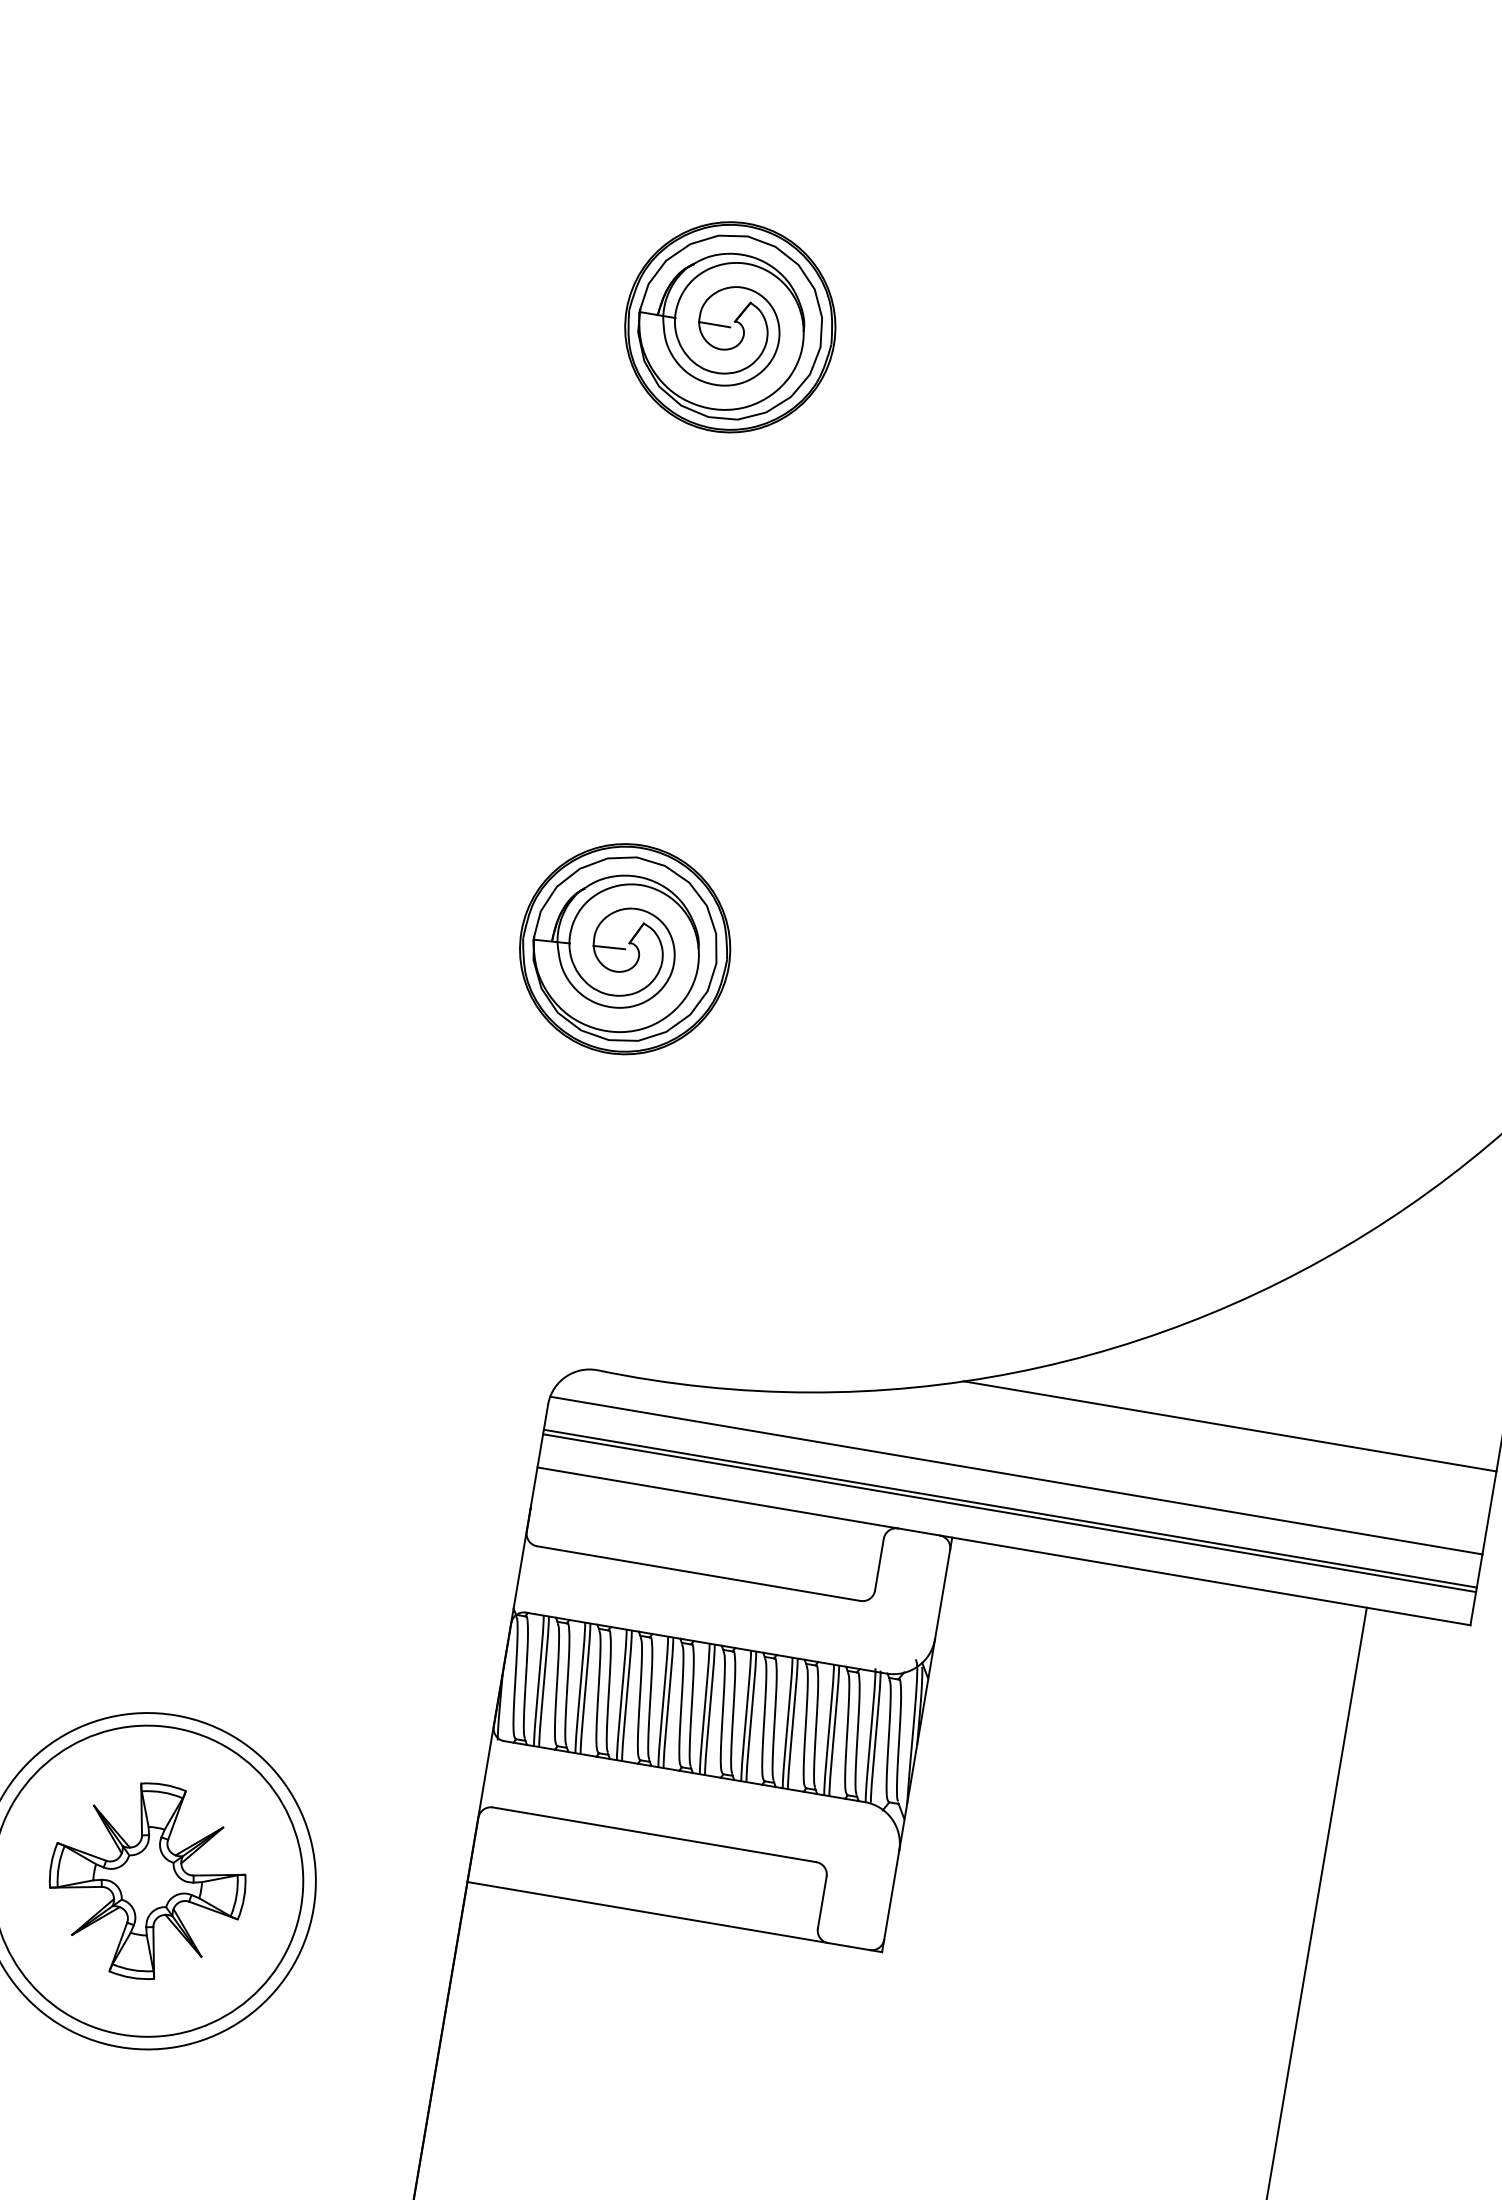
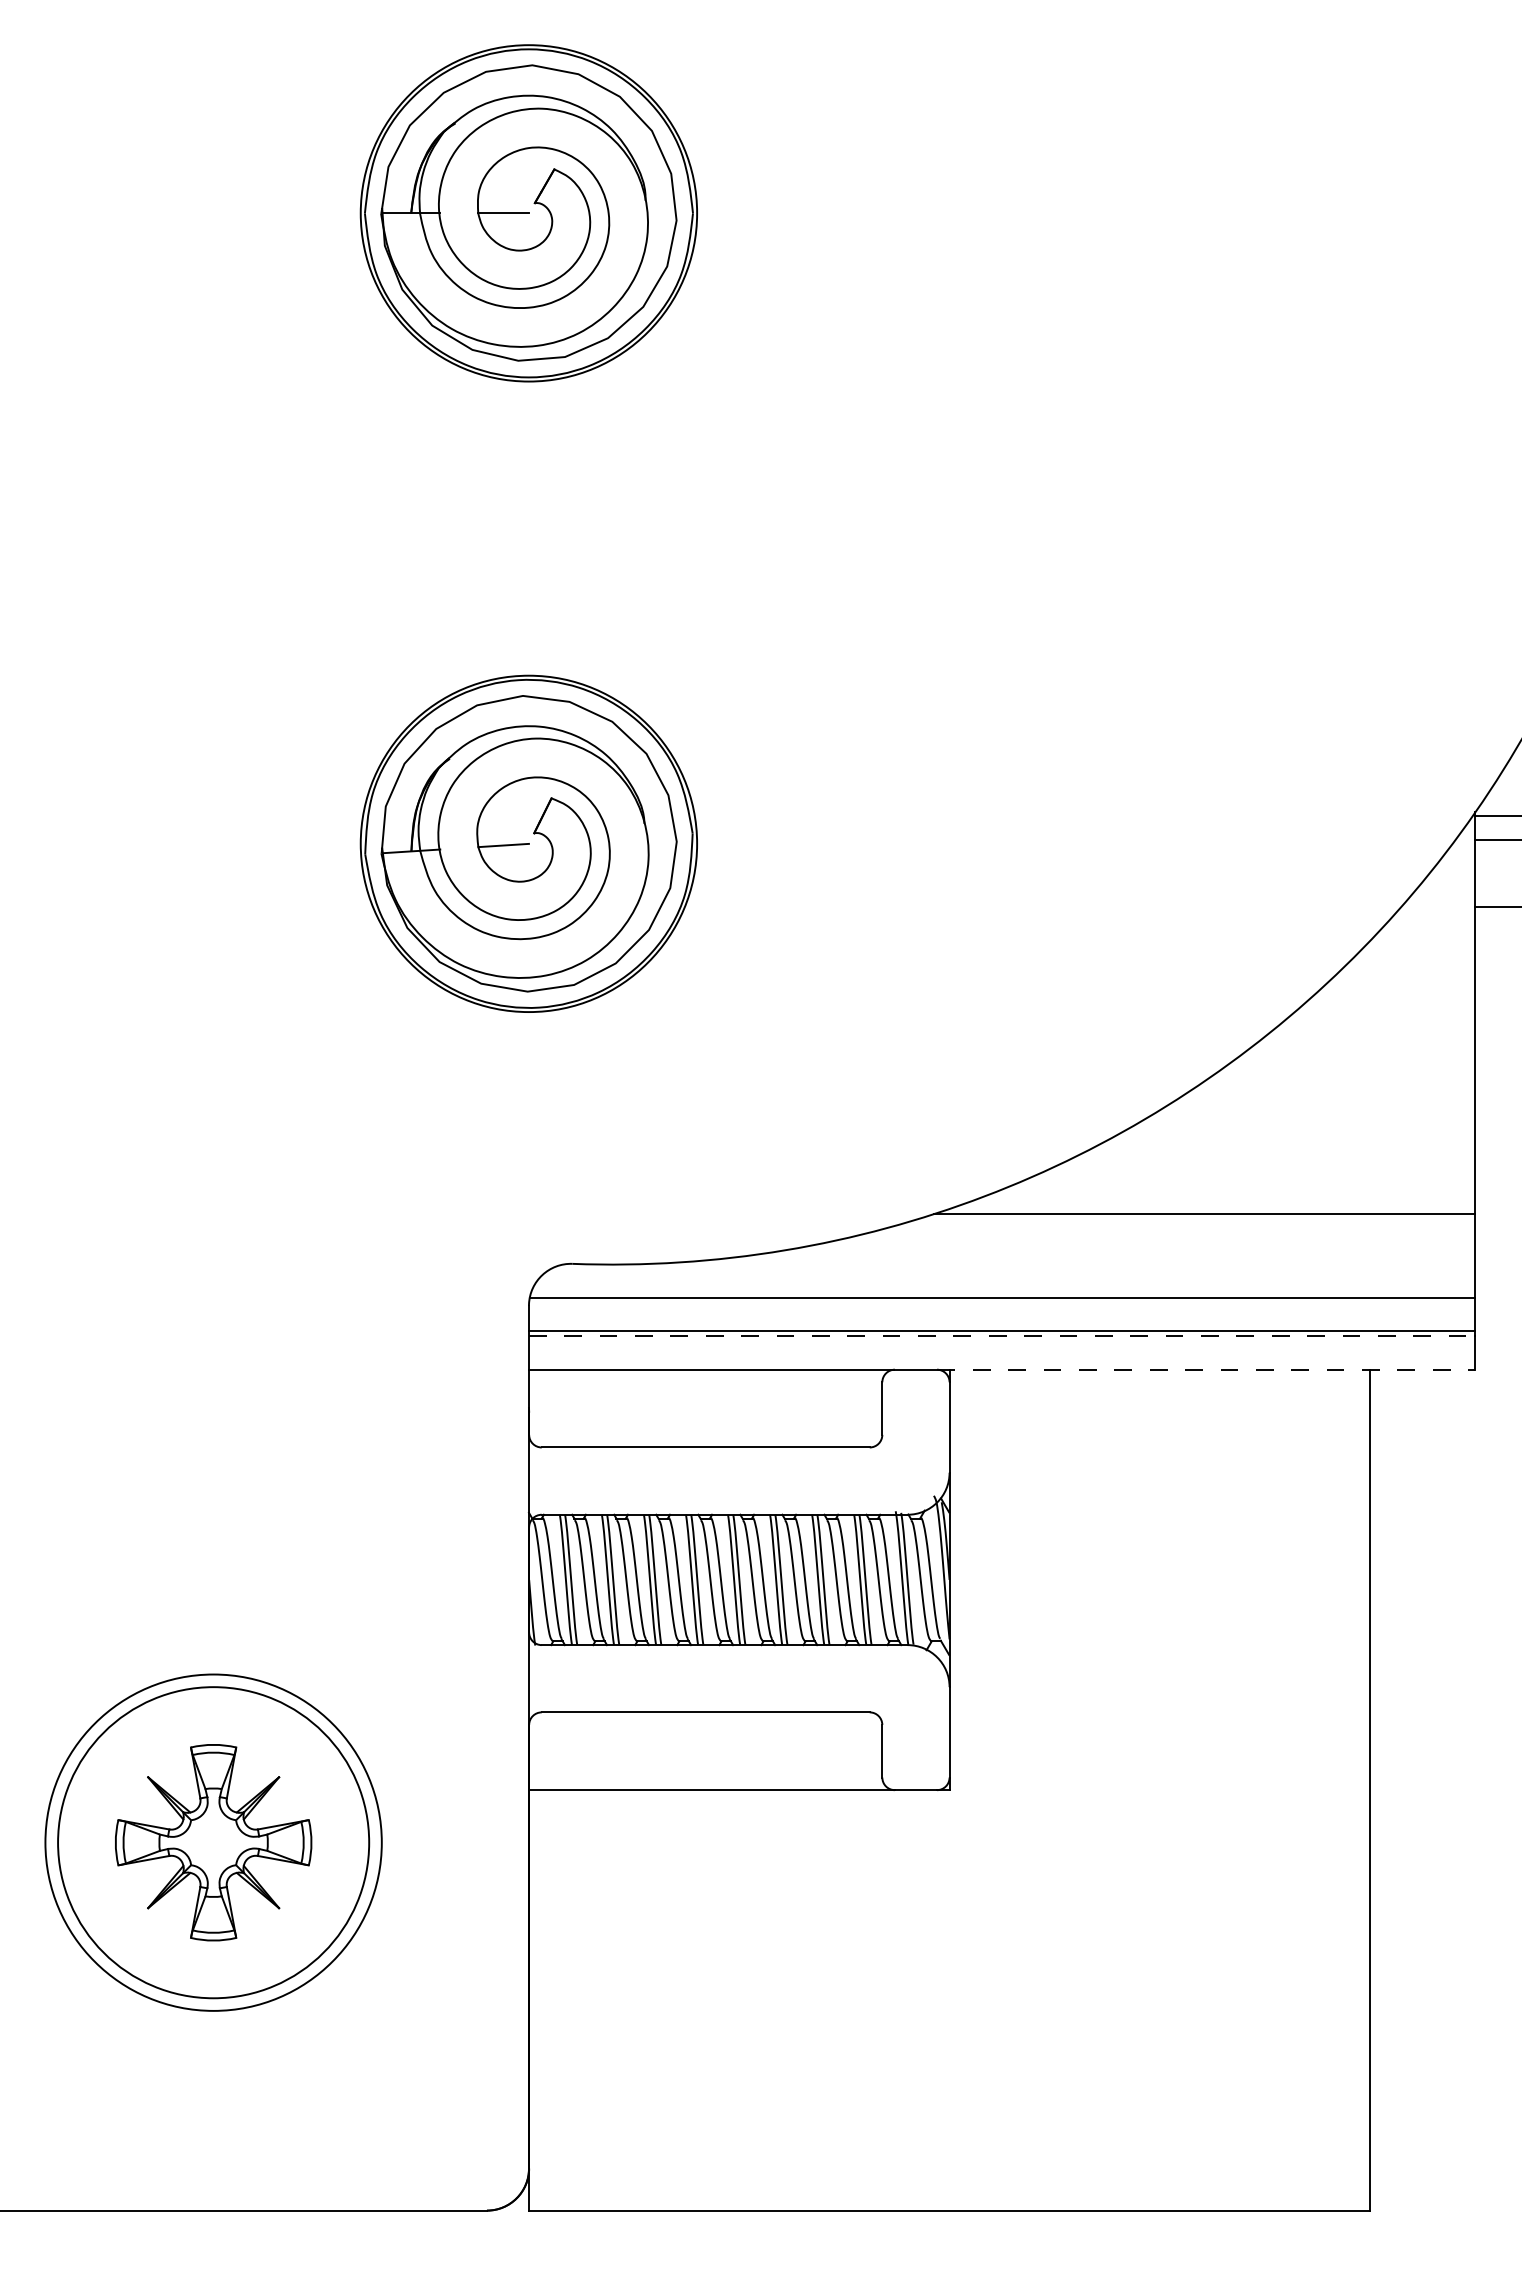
part: (729, 327) -> (528, 213), size x1.6
part: (624, 949) -> (528, 844), size x1.6
line: (1009, 1513) -> (1002, 1336), solid -> dashed
line: (1205, 1580) -> (1206, 1369), solid -> dashed

